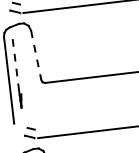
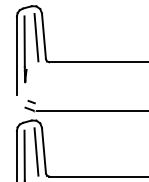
line: (36, 55) -> (44, 36), dashed -> solid
line: (28, 57) -> (36, 37), added
line: (15, 63) -> (24, 41), dashed -> solid

